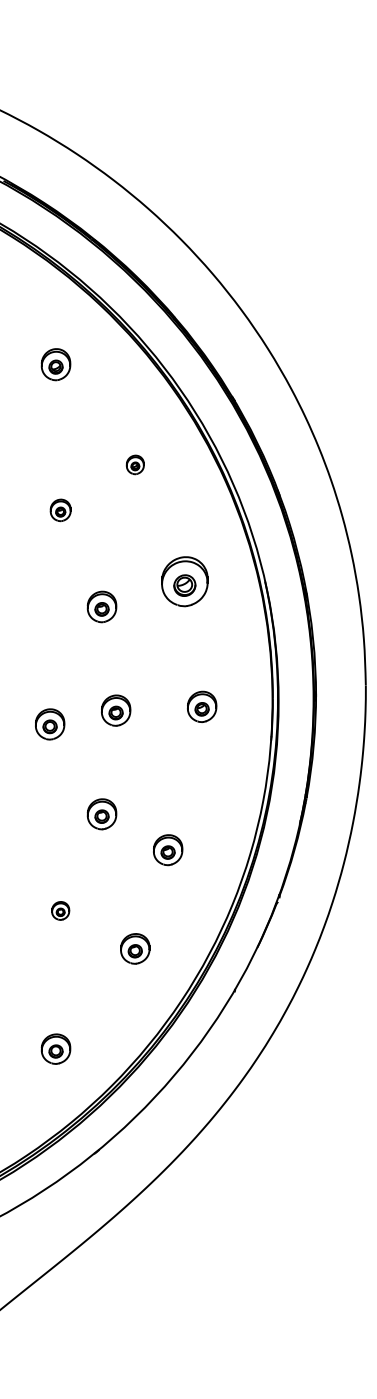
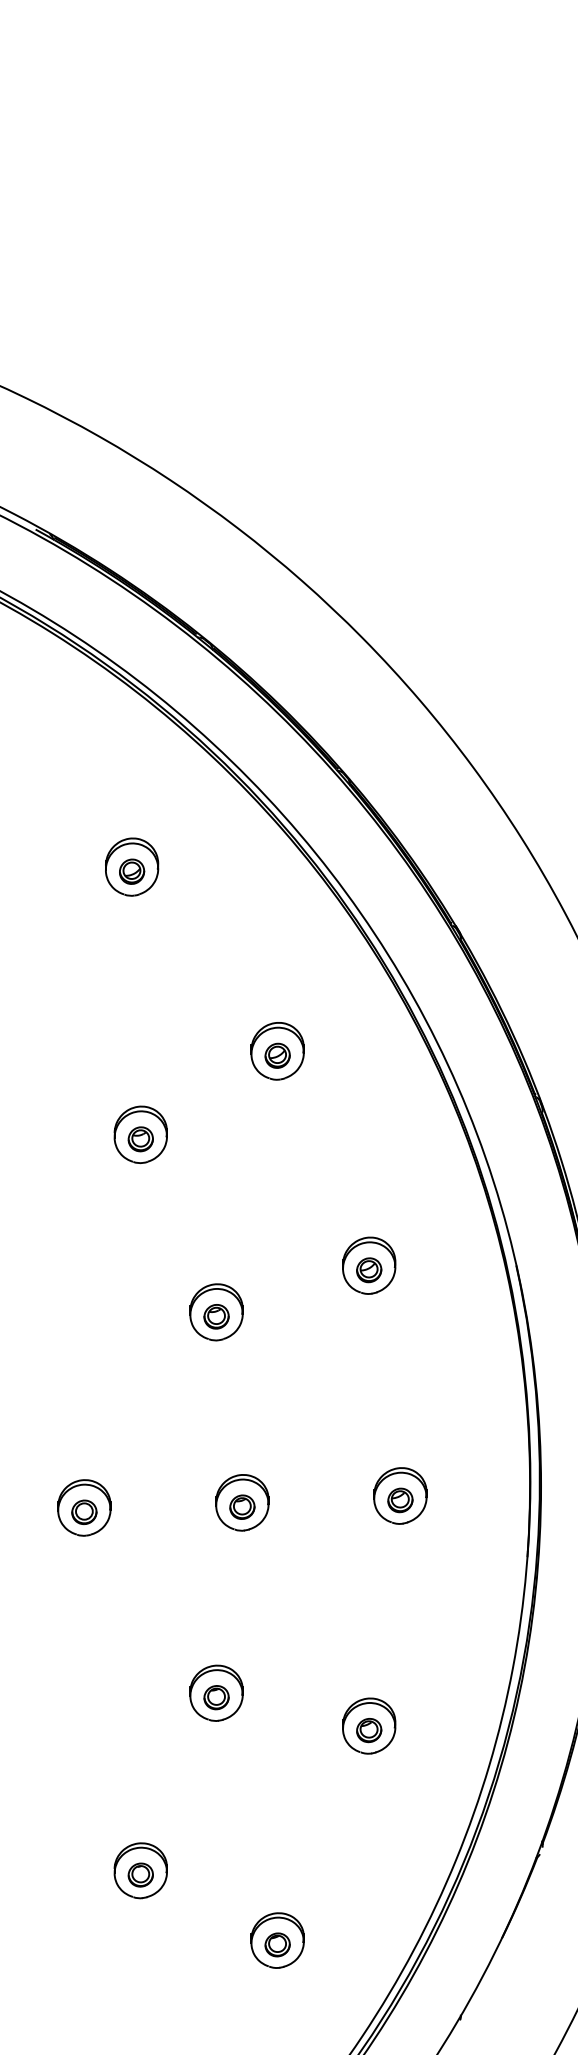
part: (135, 464) -> (278, 1050), size x1.67
part: (60, 510) -> (140, 1135), size x1.43
part: (185, 581) -> (369, 1265), size x0.62
part: (50, 724) -> (85, 1508), moved
part: (168, 850) -> (369, 1726), moved
part: (60, 910) -> (140, 1870), size x1.67

